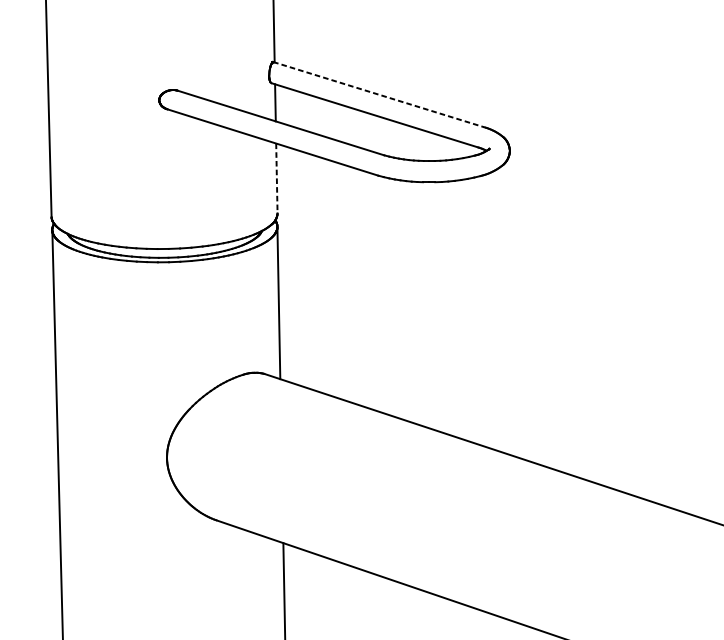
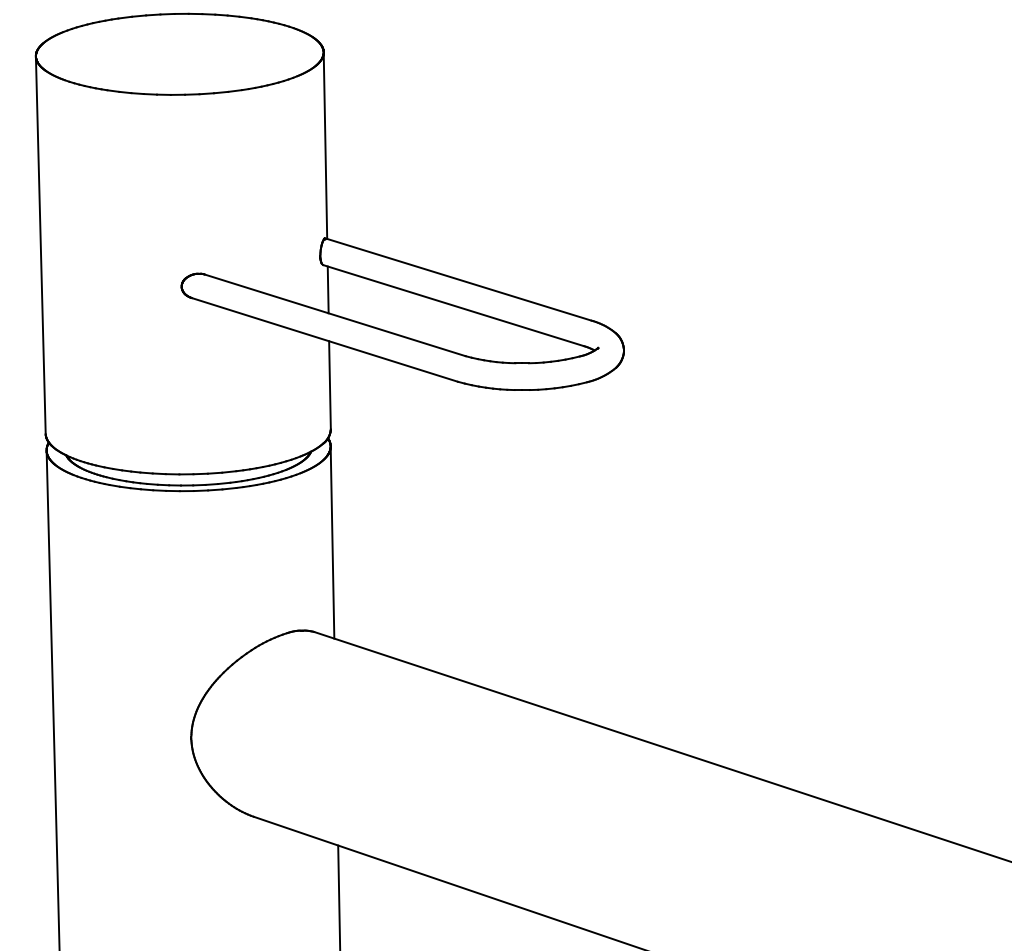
line: (378, 94) -> (458, 279), dashed -> solid
line: (277, 178) -> (330, 385), dashed -> solid

